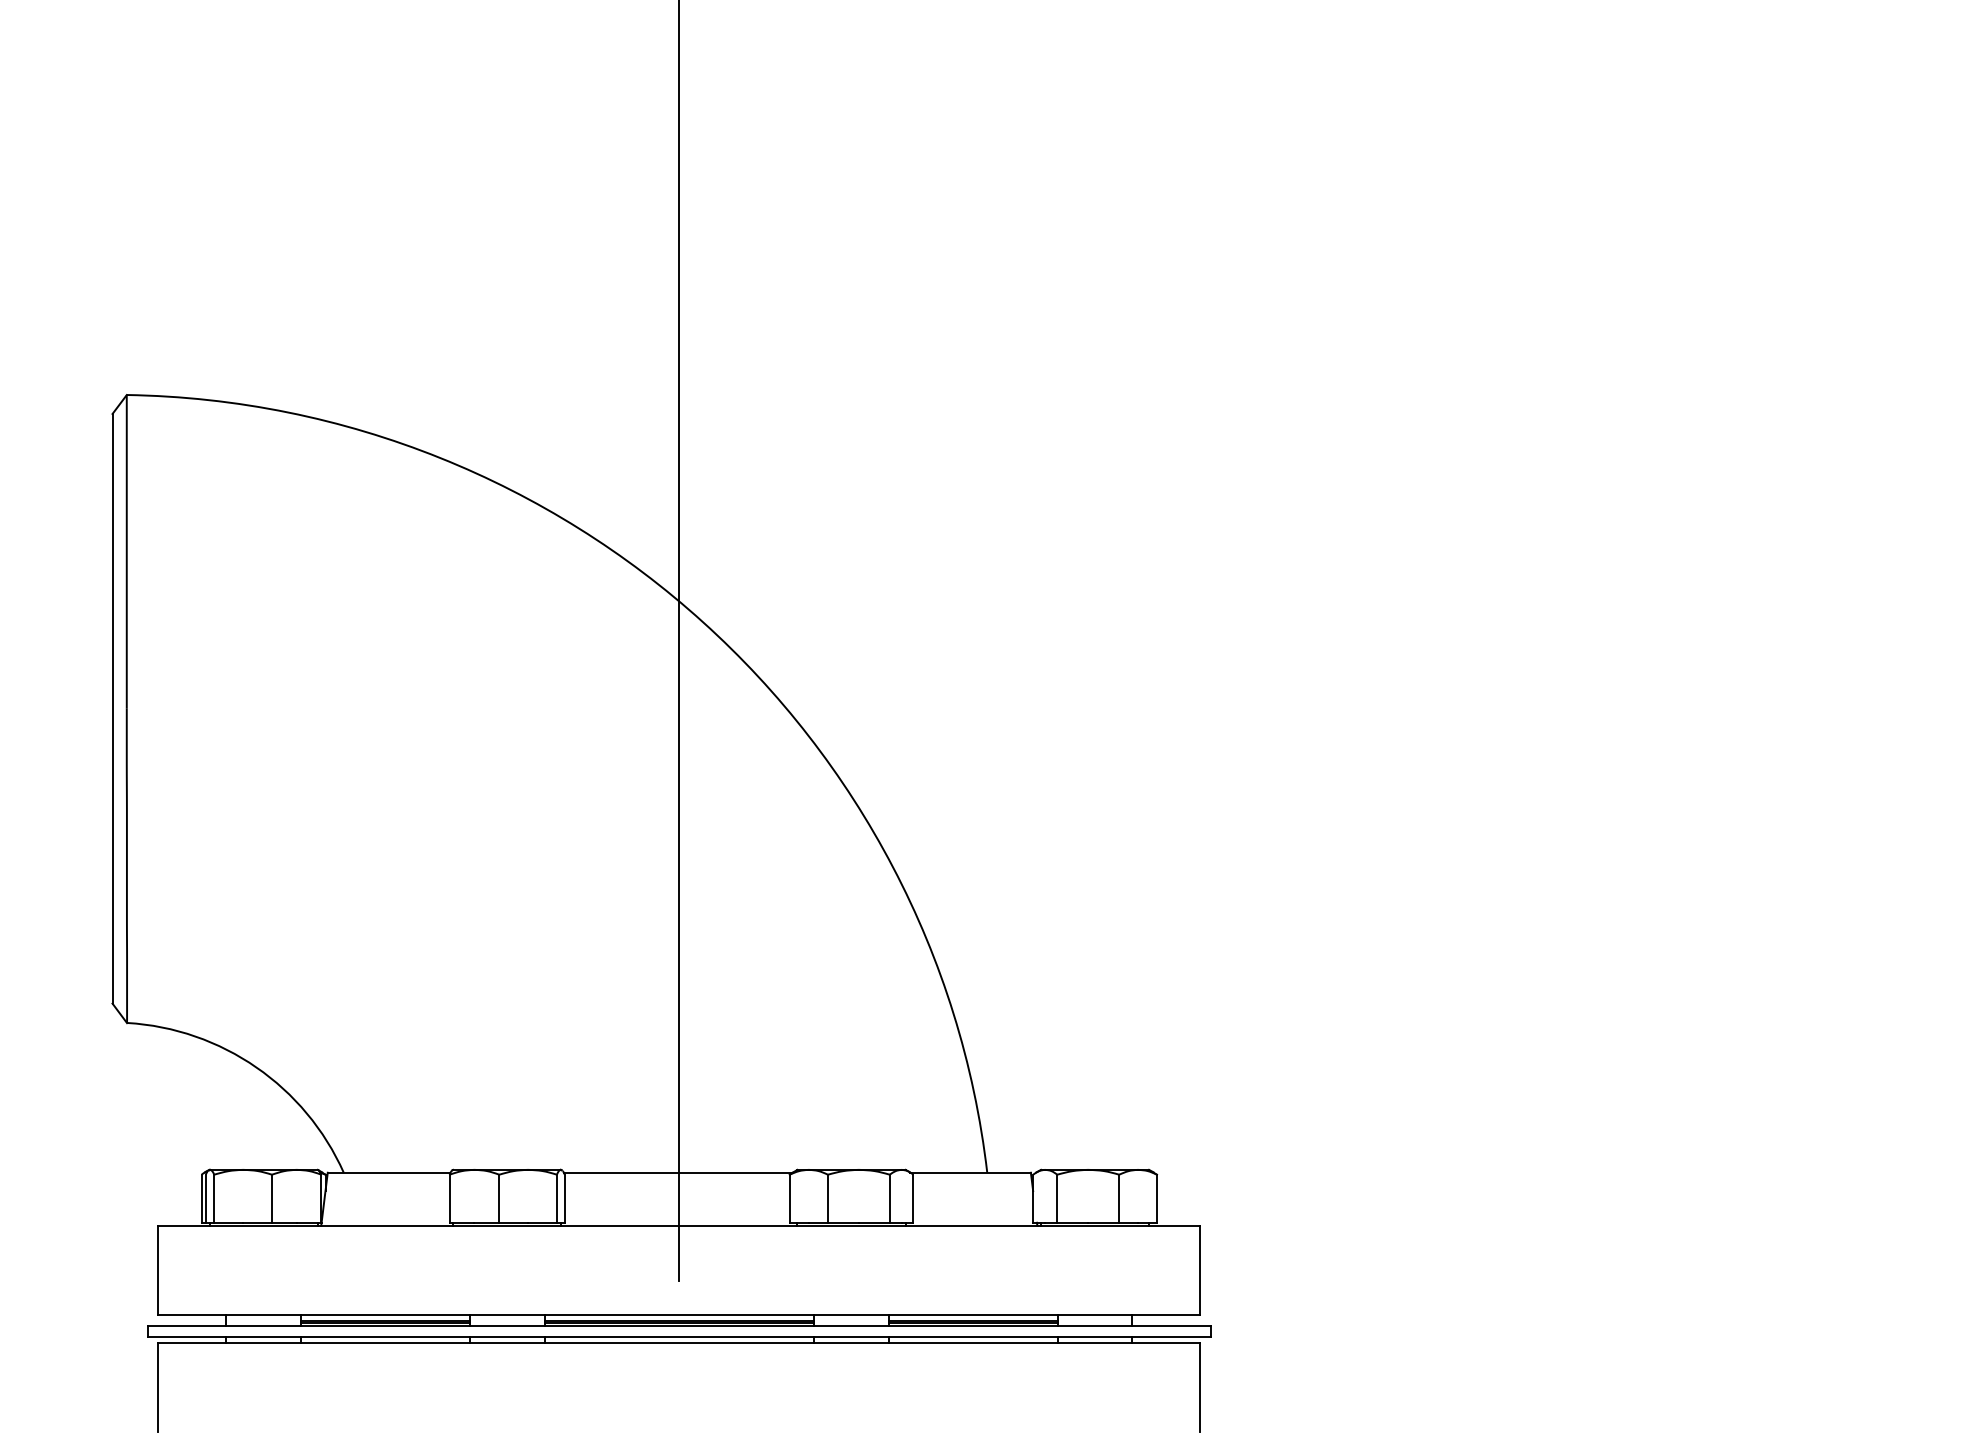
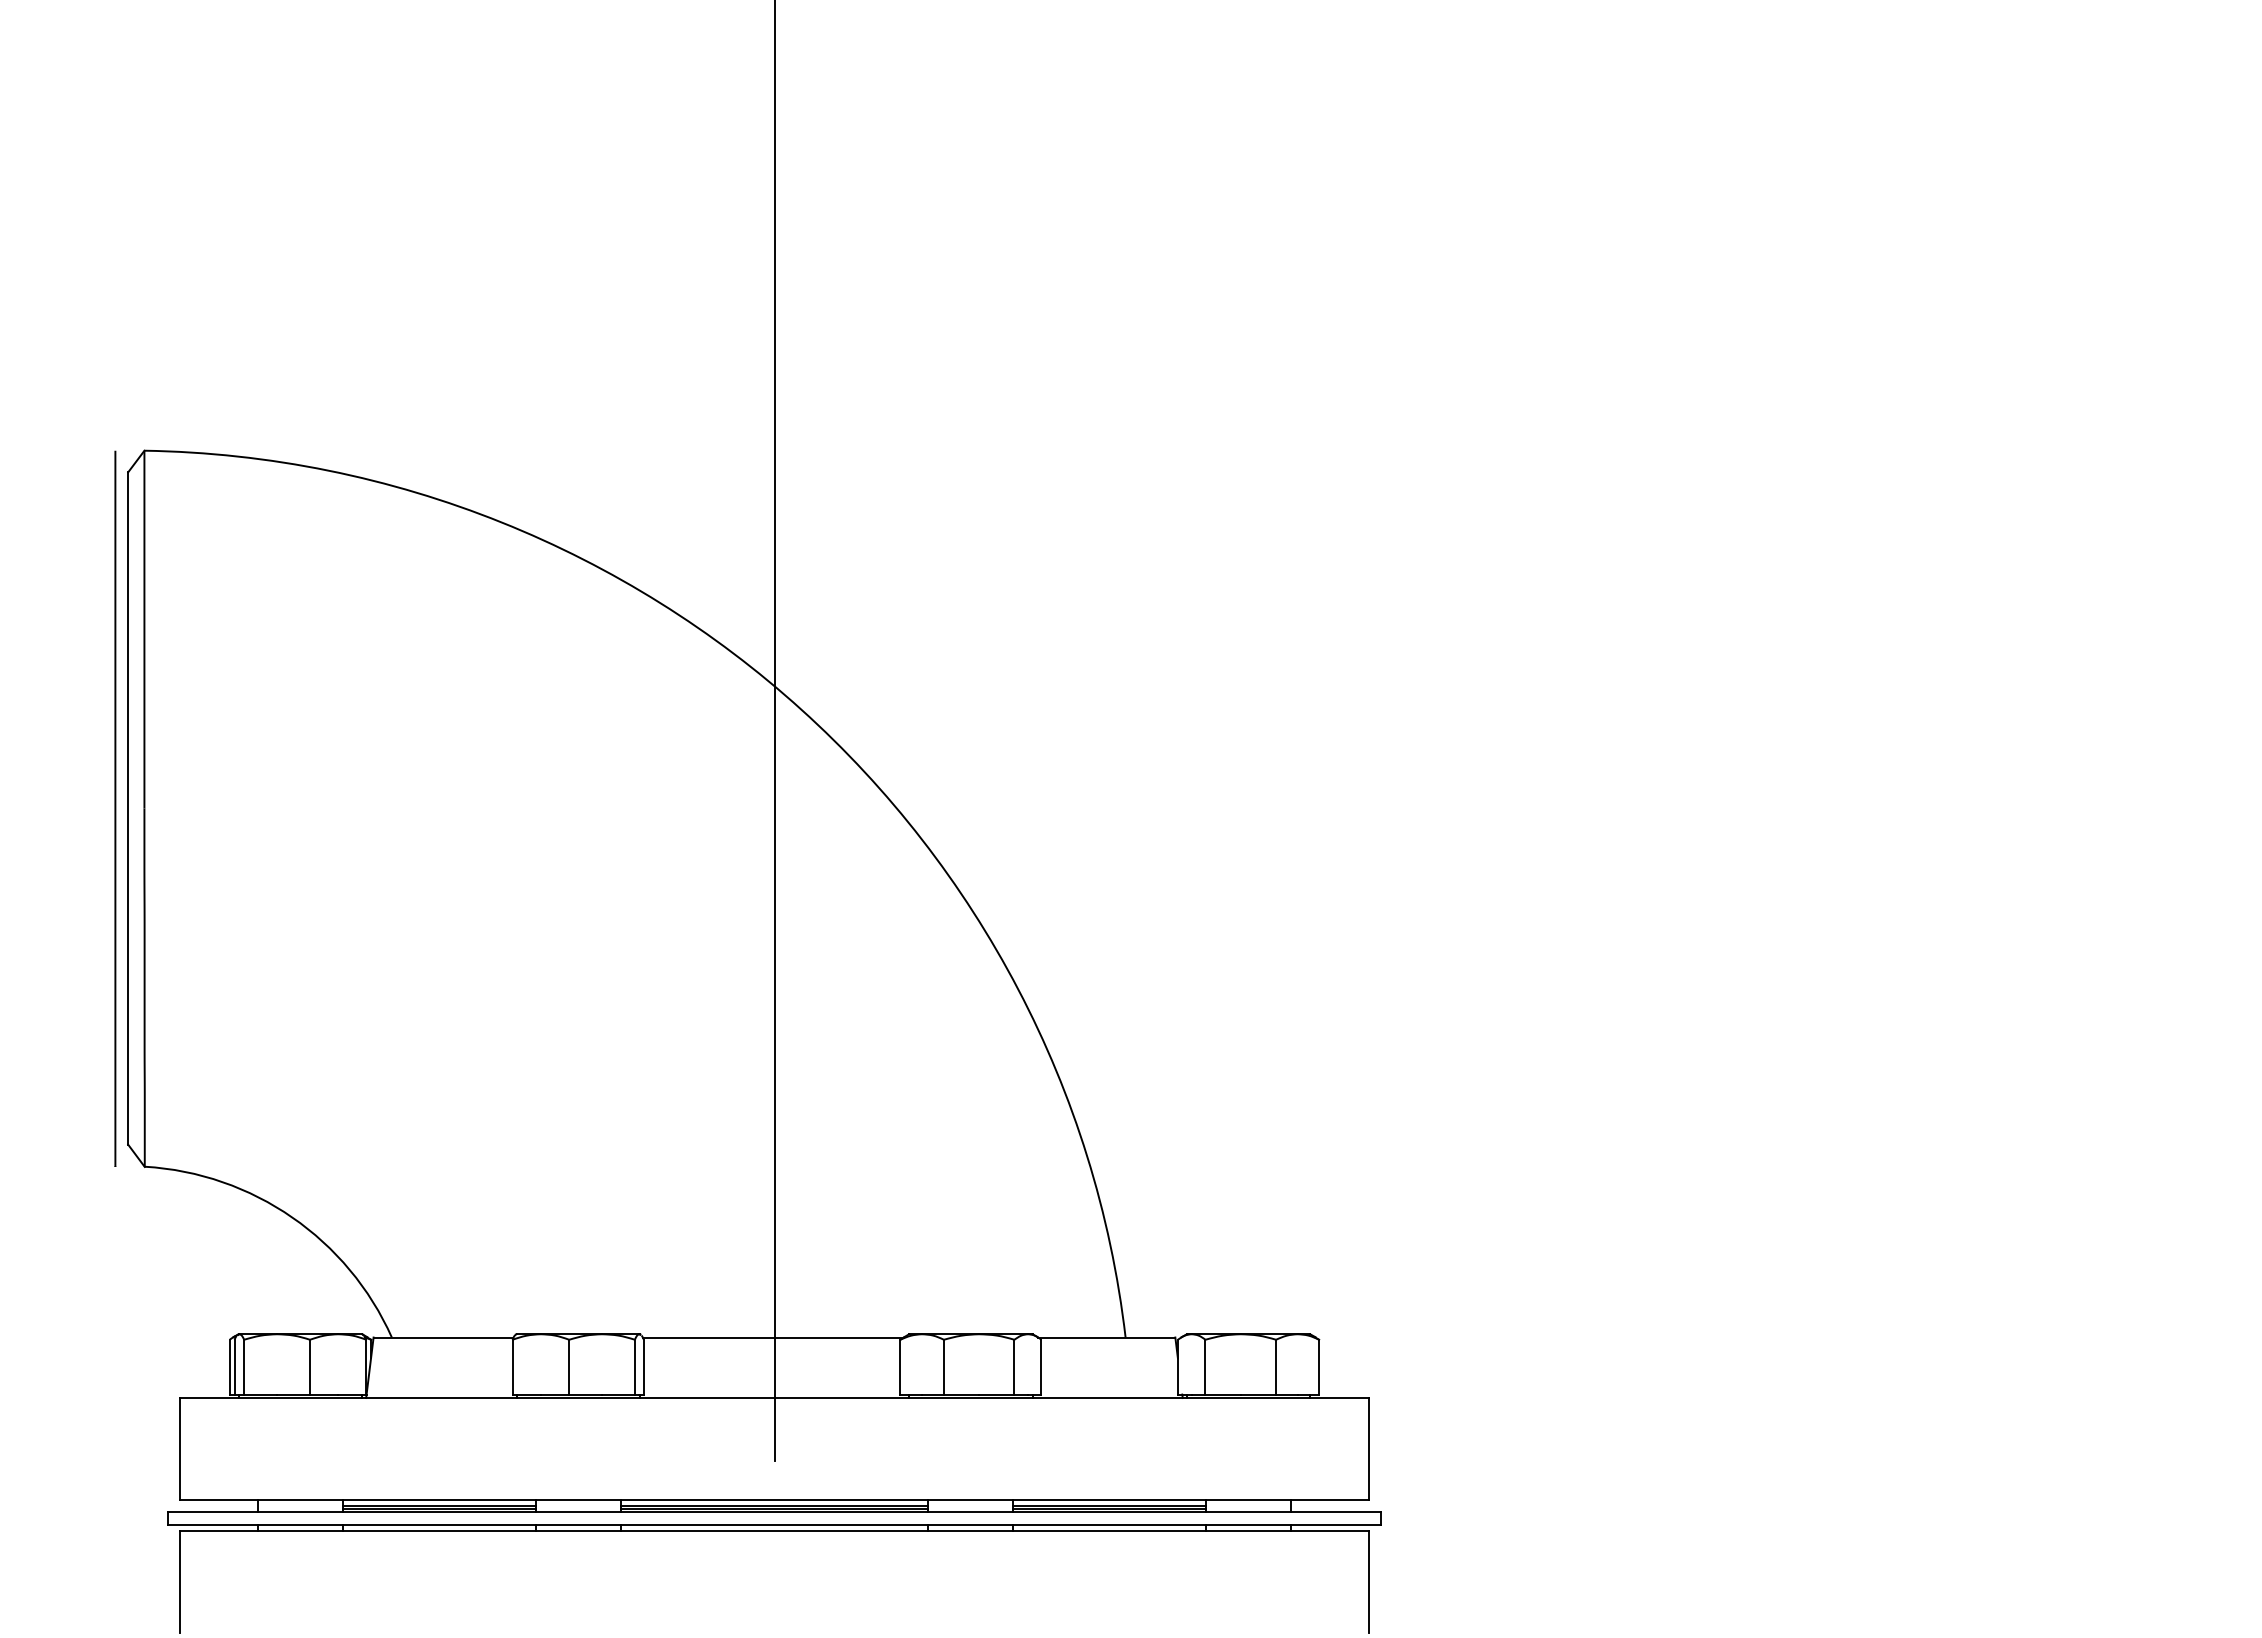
line: (101, 708) -> (115, 808), added

